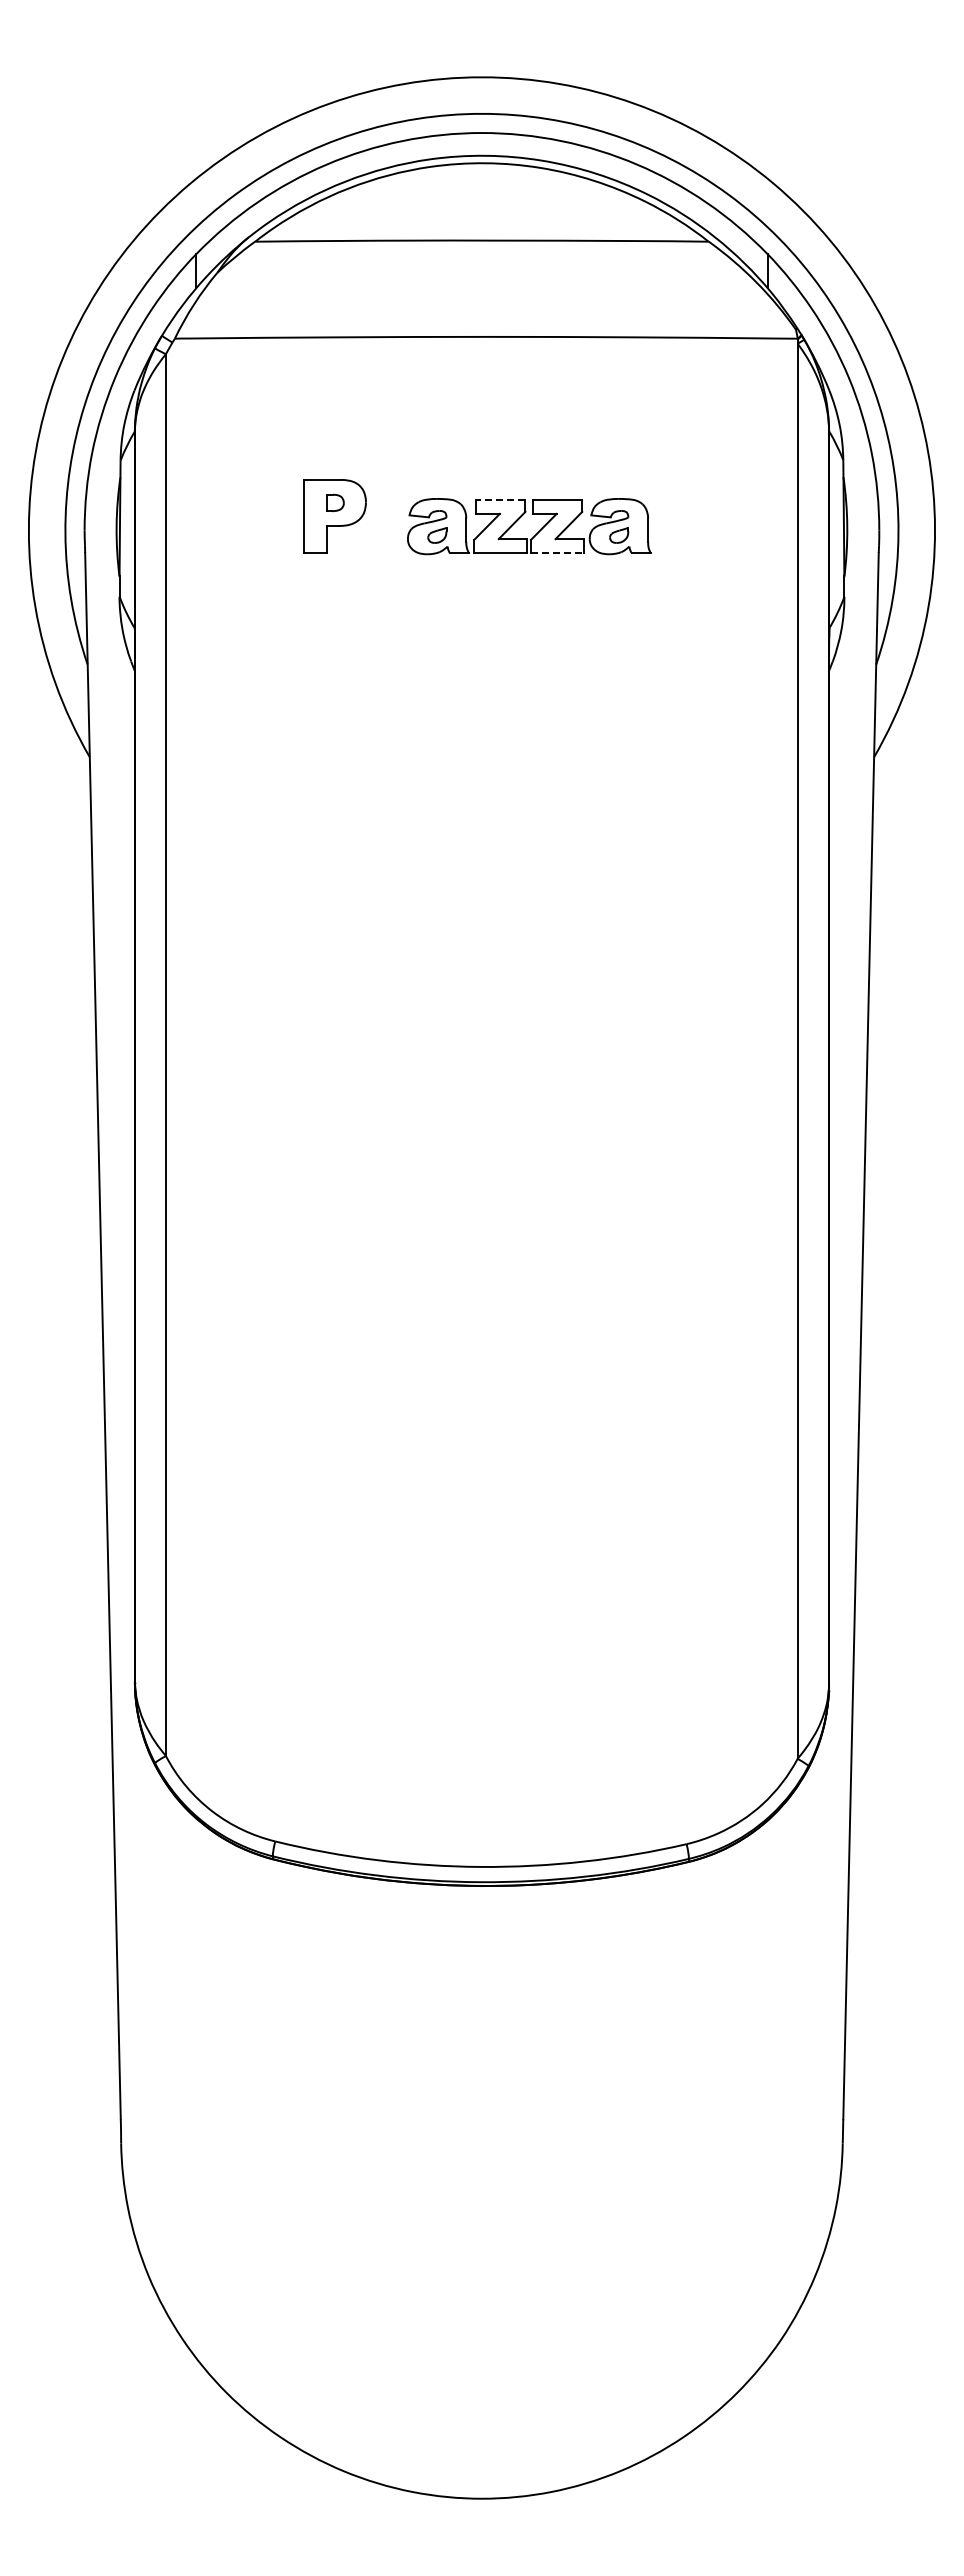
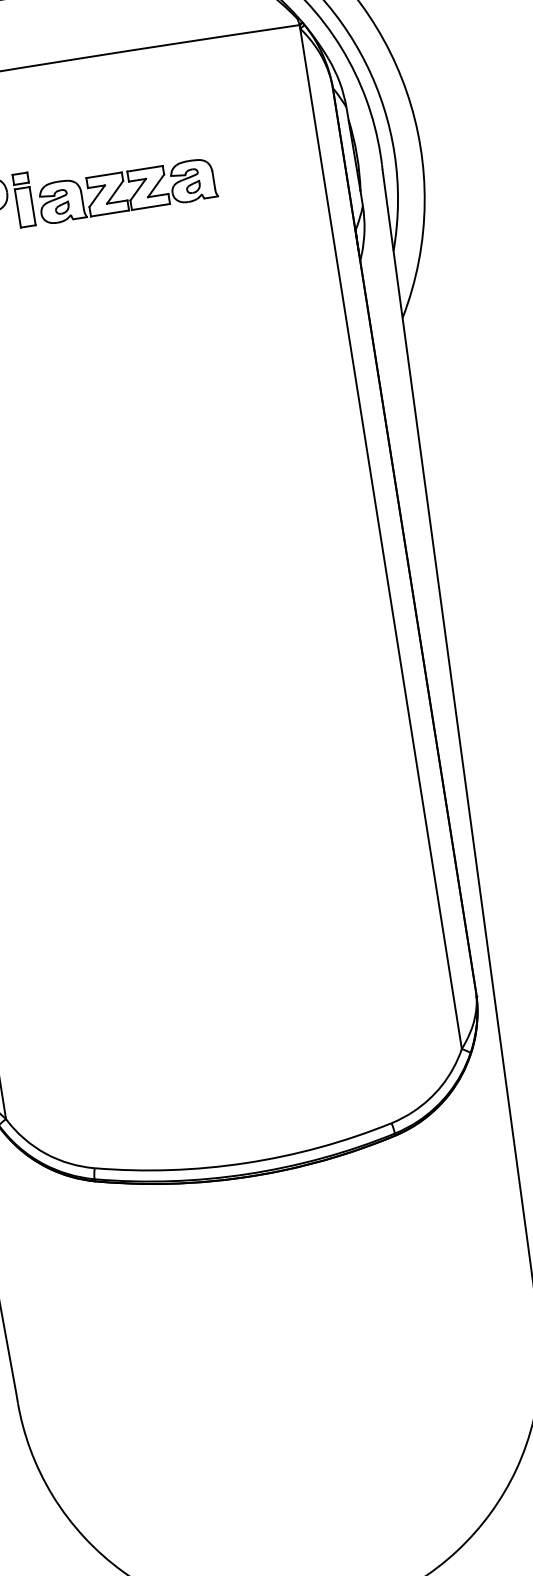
line: (500, 500) -> (103, 175), dashed -> solid
part: (387, 516) -> (24, 200), added
line: (557, 553) -> (151, 207), dashed -> solid

